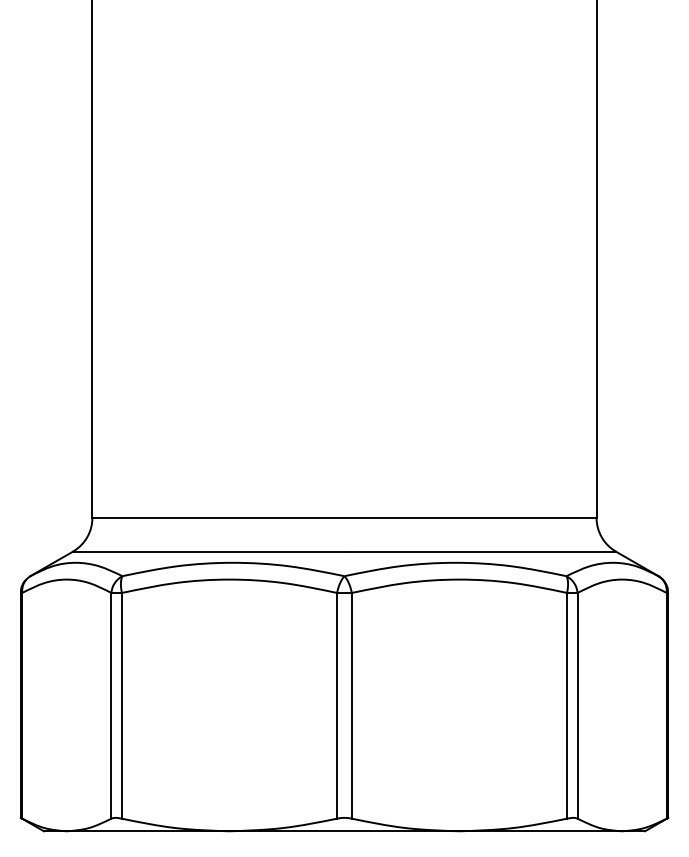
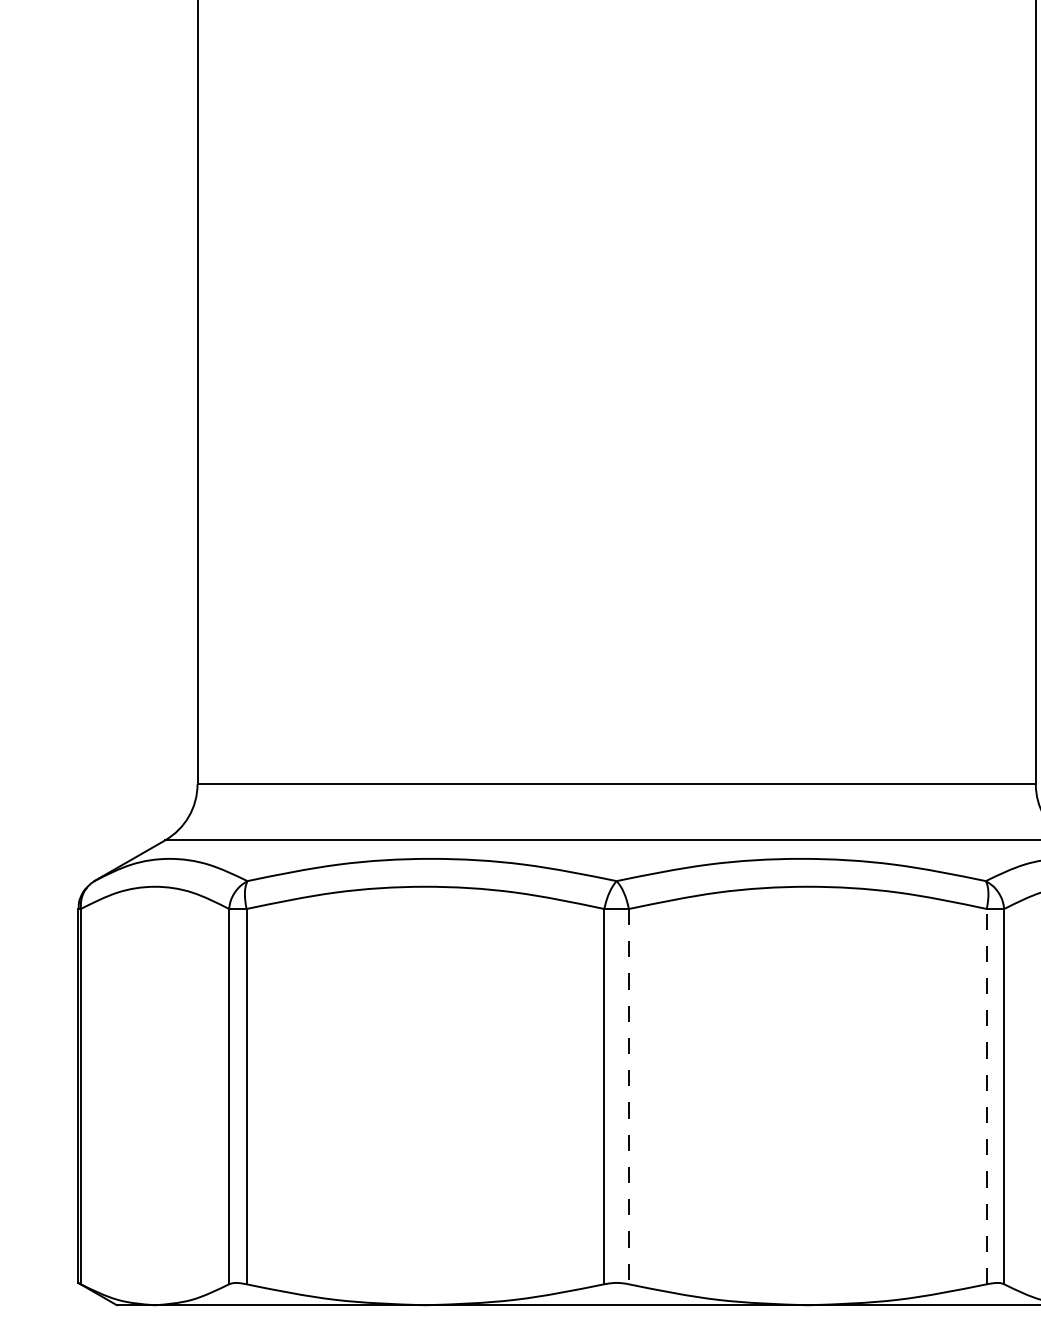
line: (351, 705) -> (628, 1096), solid -> dashed
line: (567, 705) -> (987, 1096), solid -> dashed

